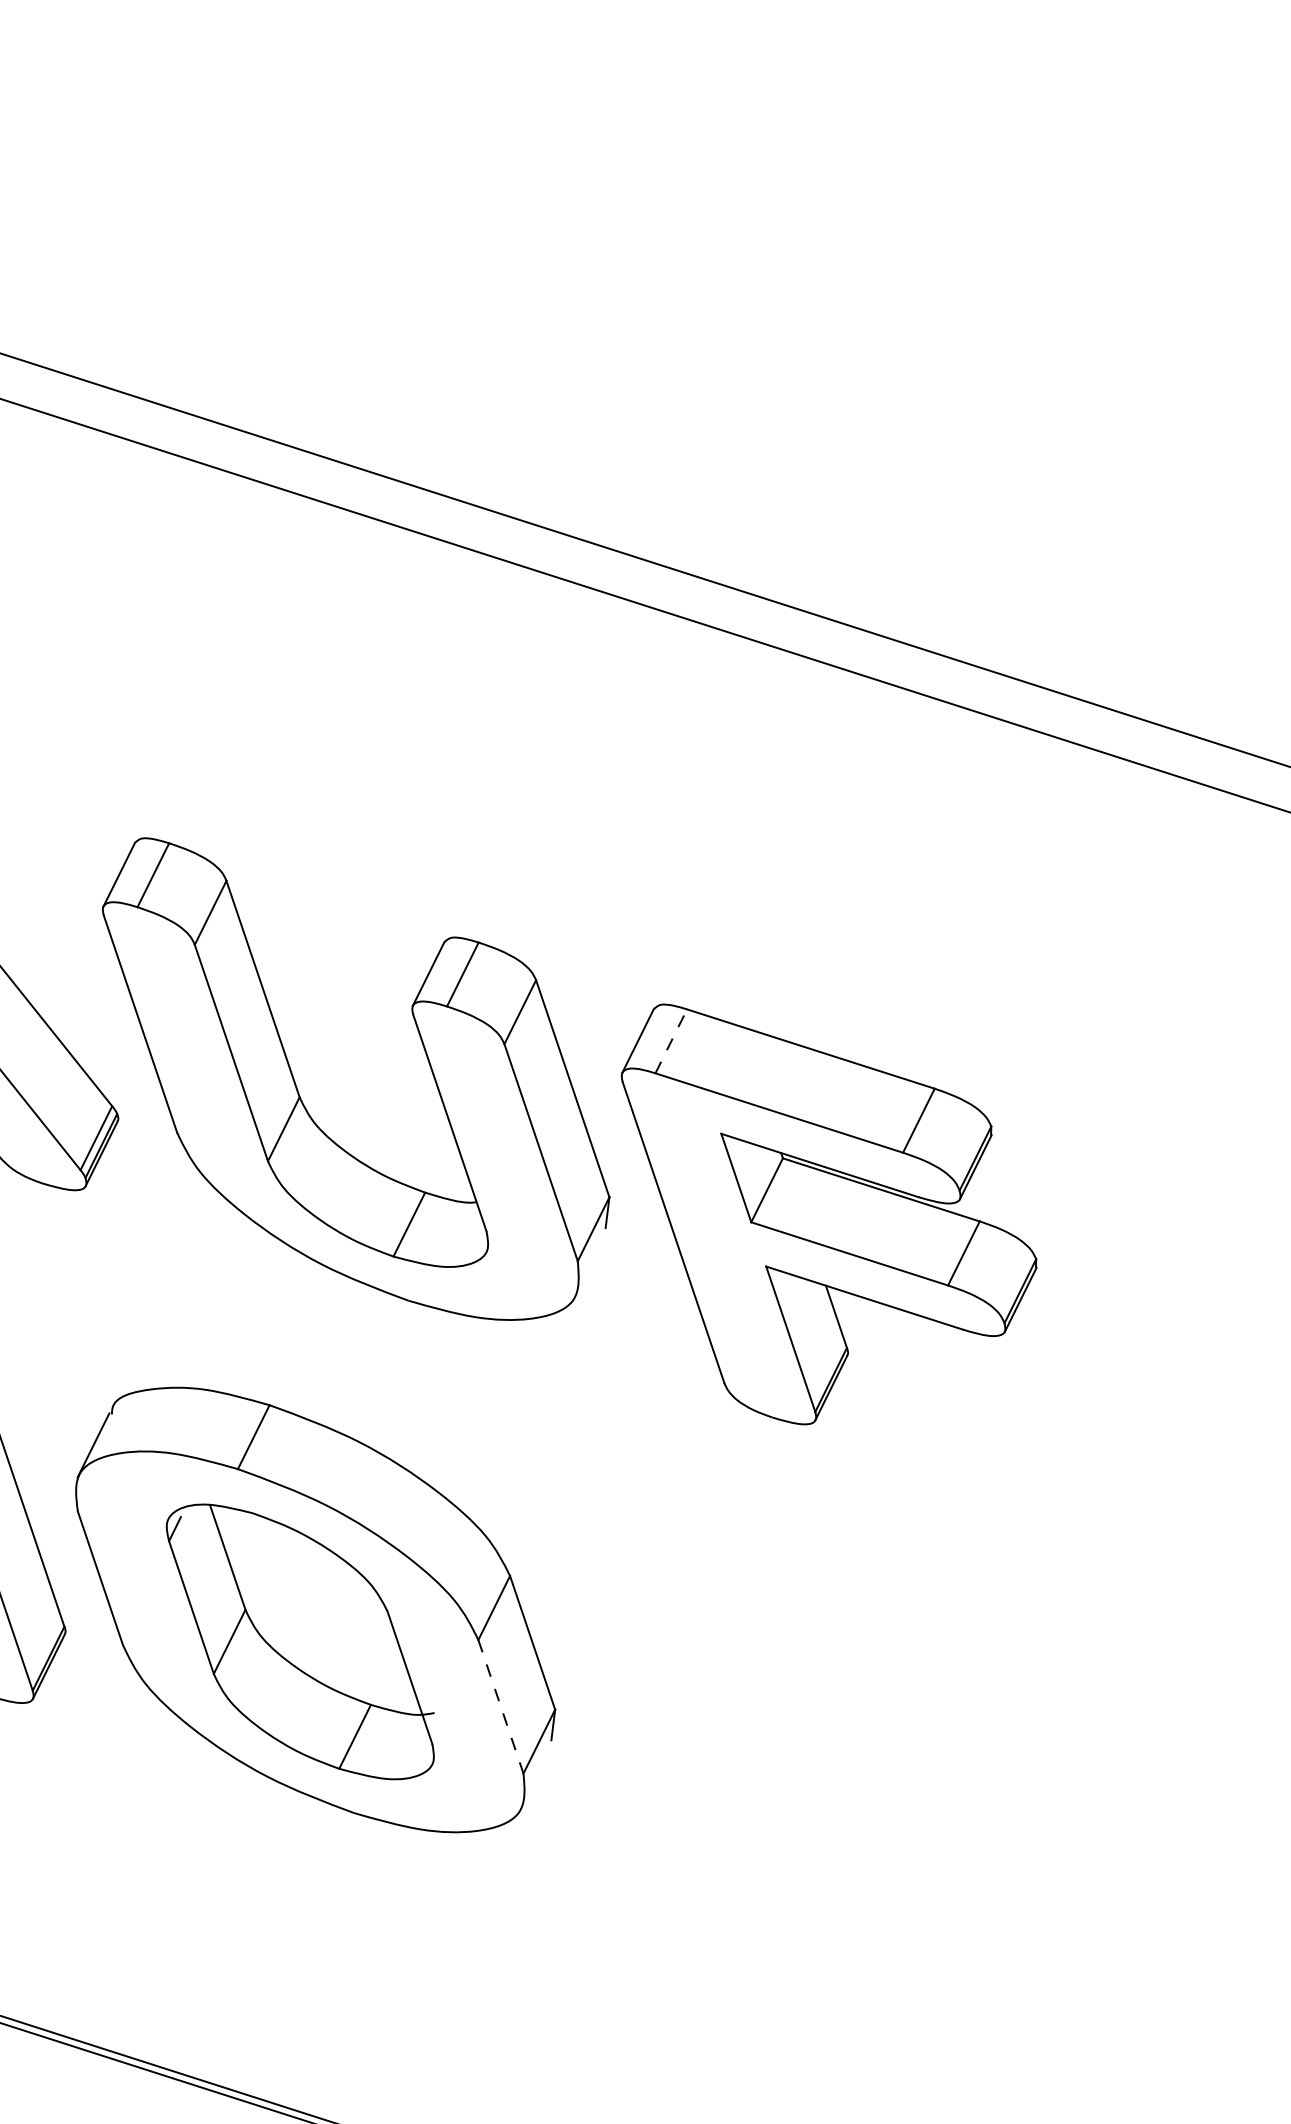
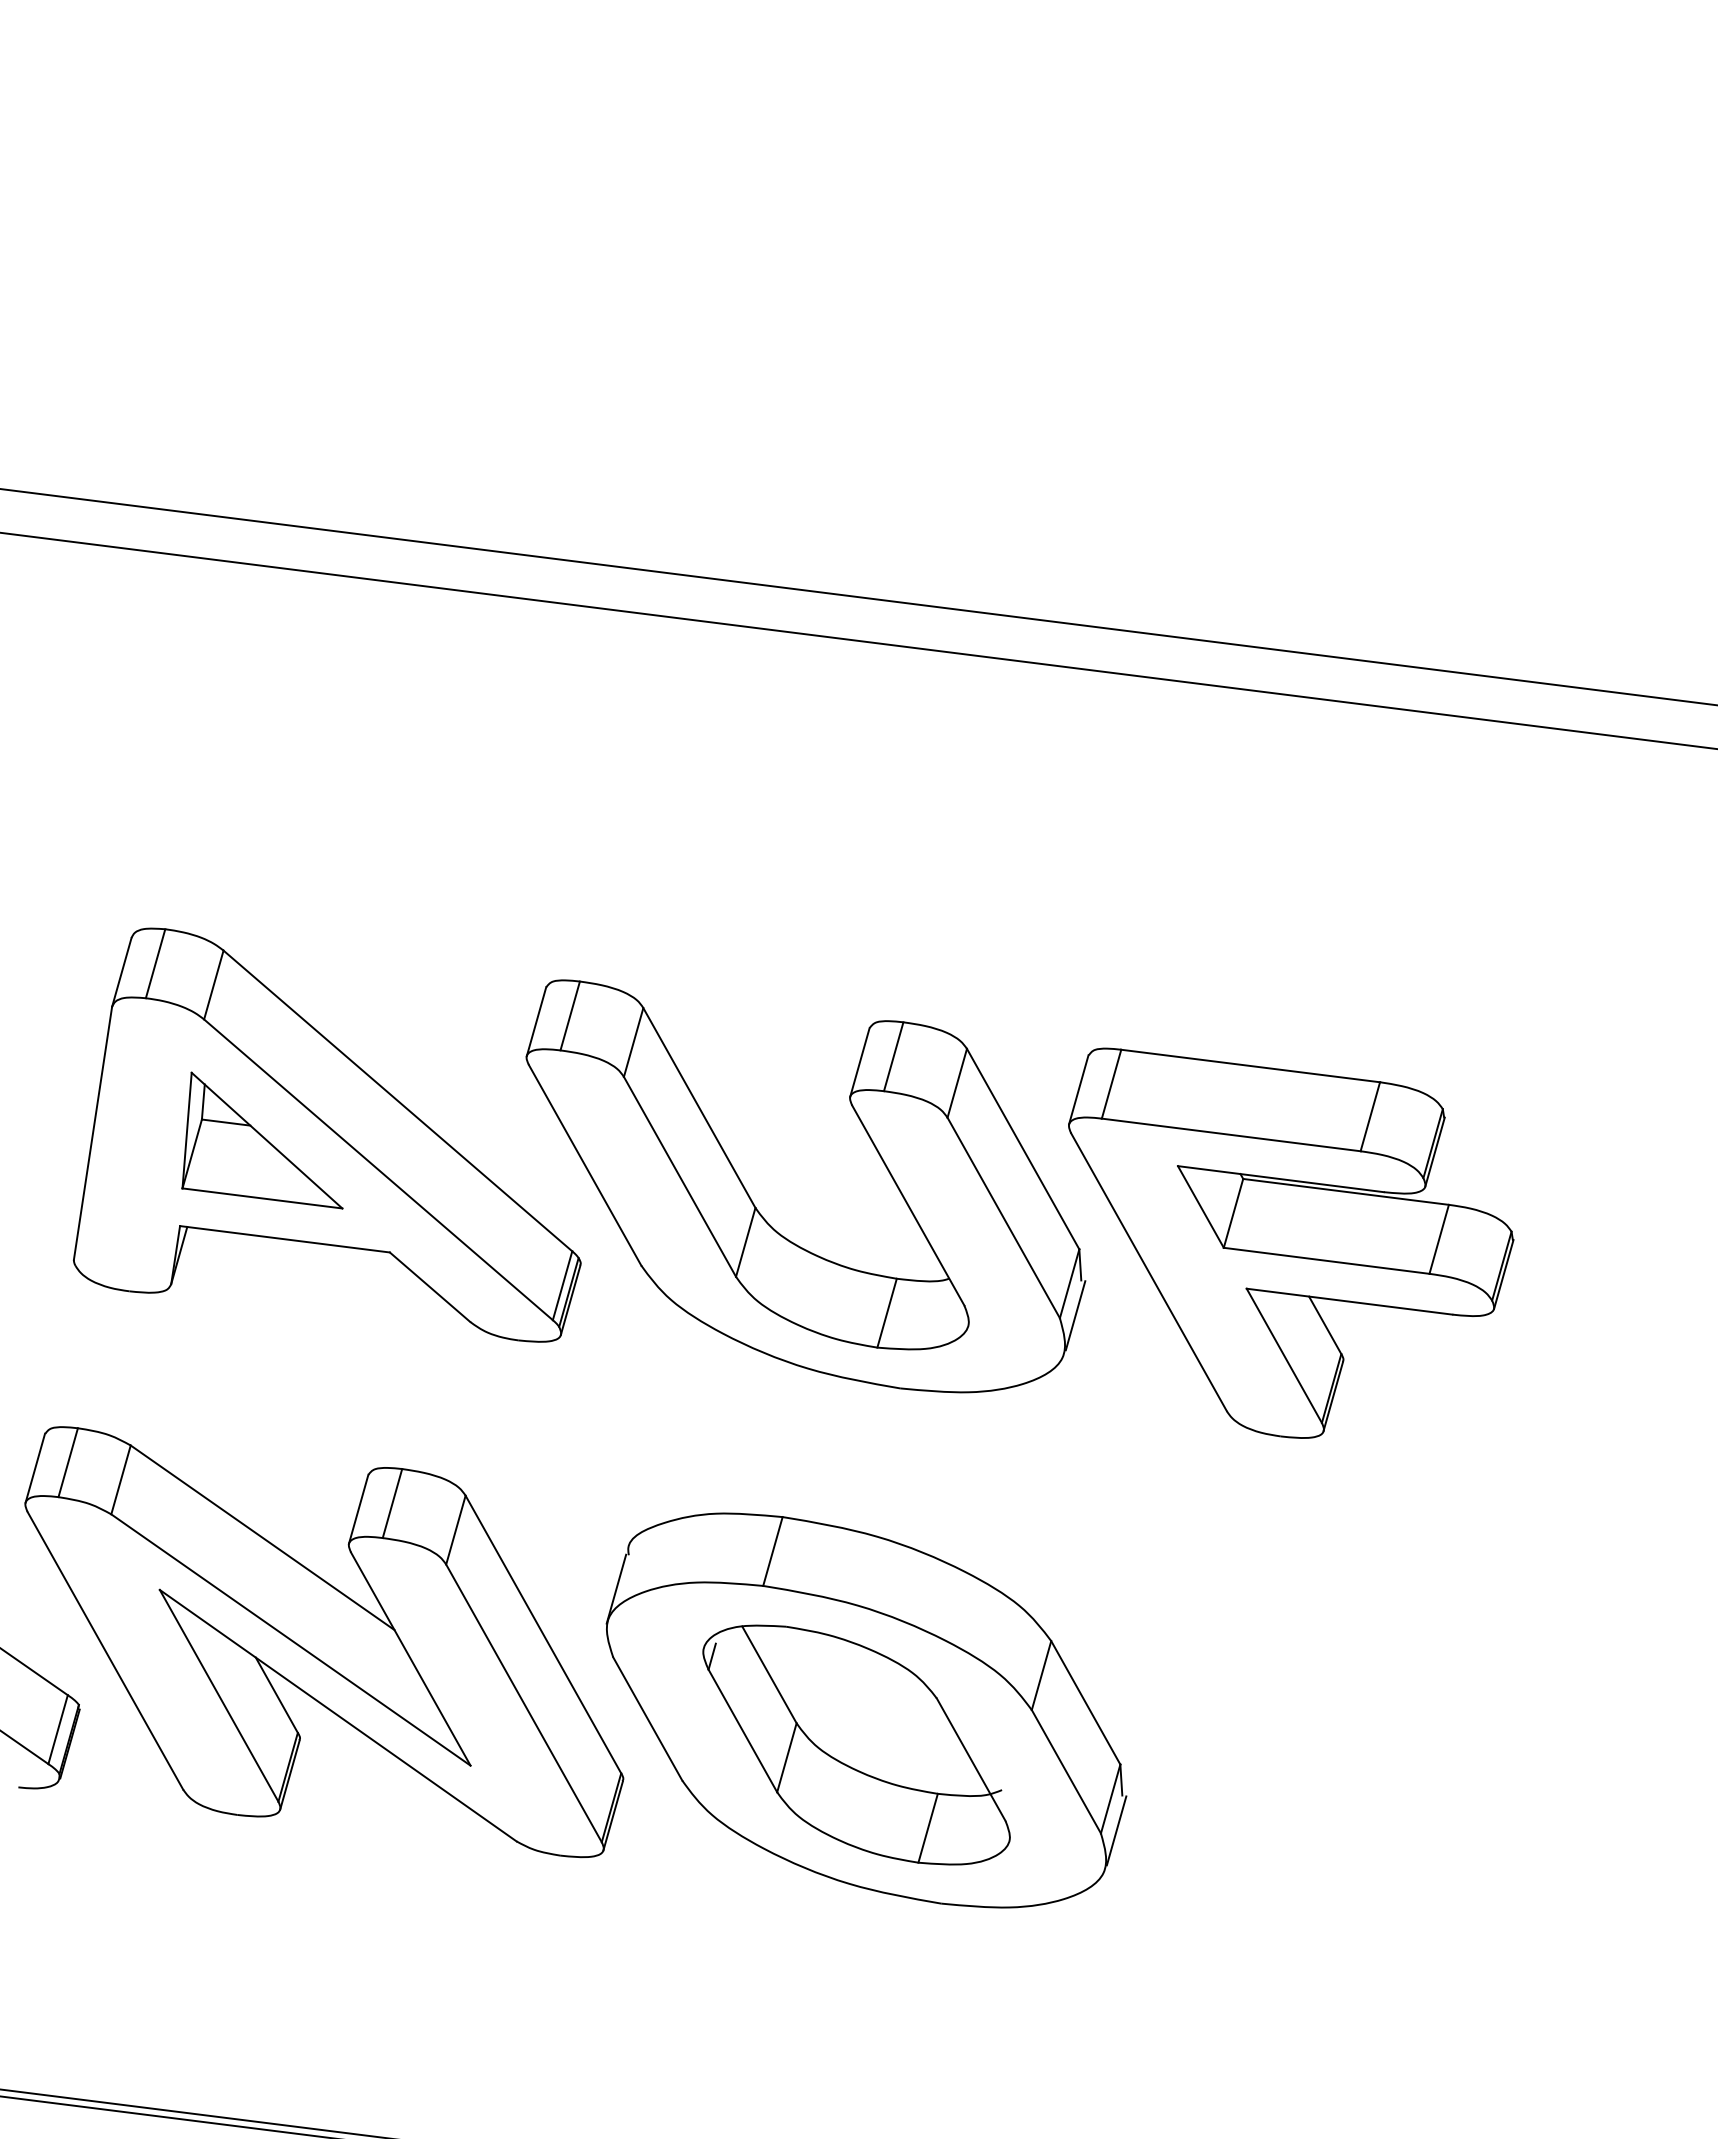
line: (671, 1041) -> (1111, 1084), dashed -> solid
line: (593, 1261) -> (1075, 1315), added
line: (501, 1706) -> (1066, 1771), dashed -> solid
line: (539, 1773) -> (1116, 1830), added

